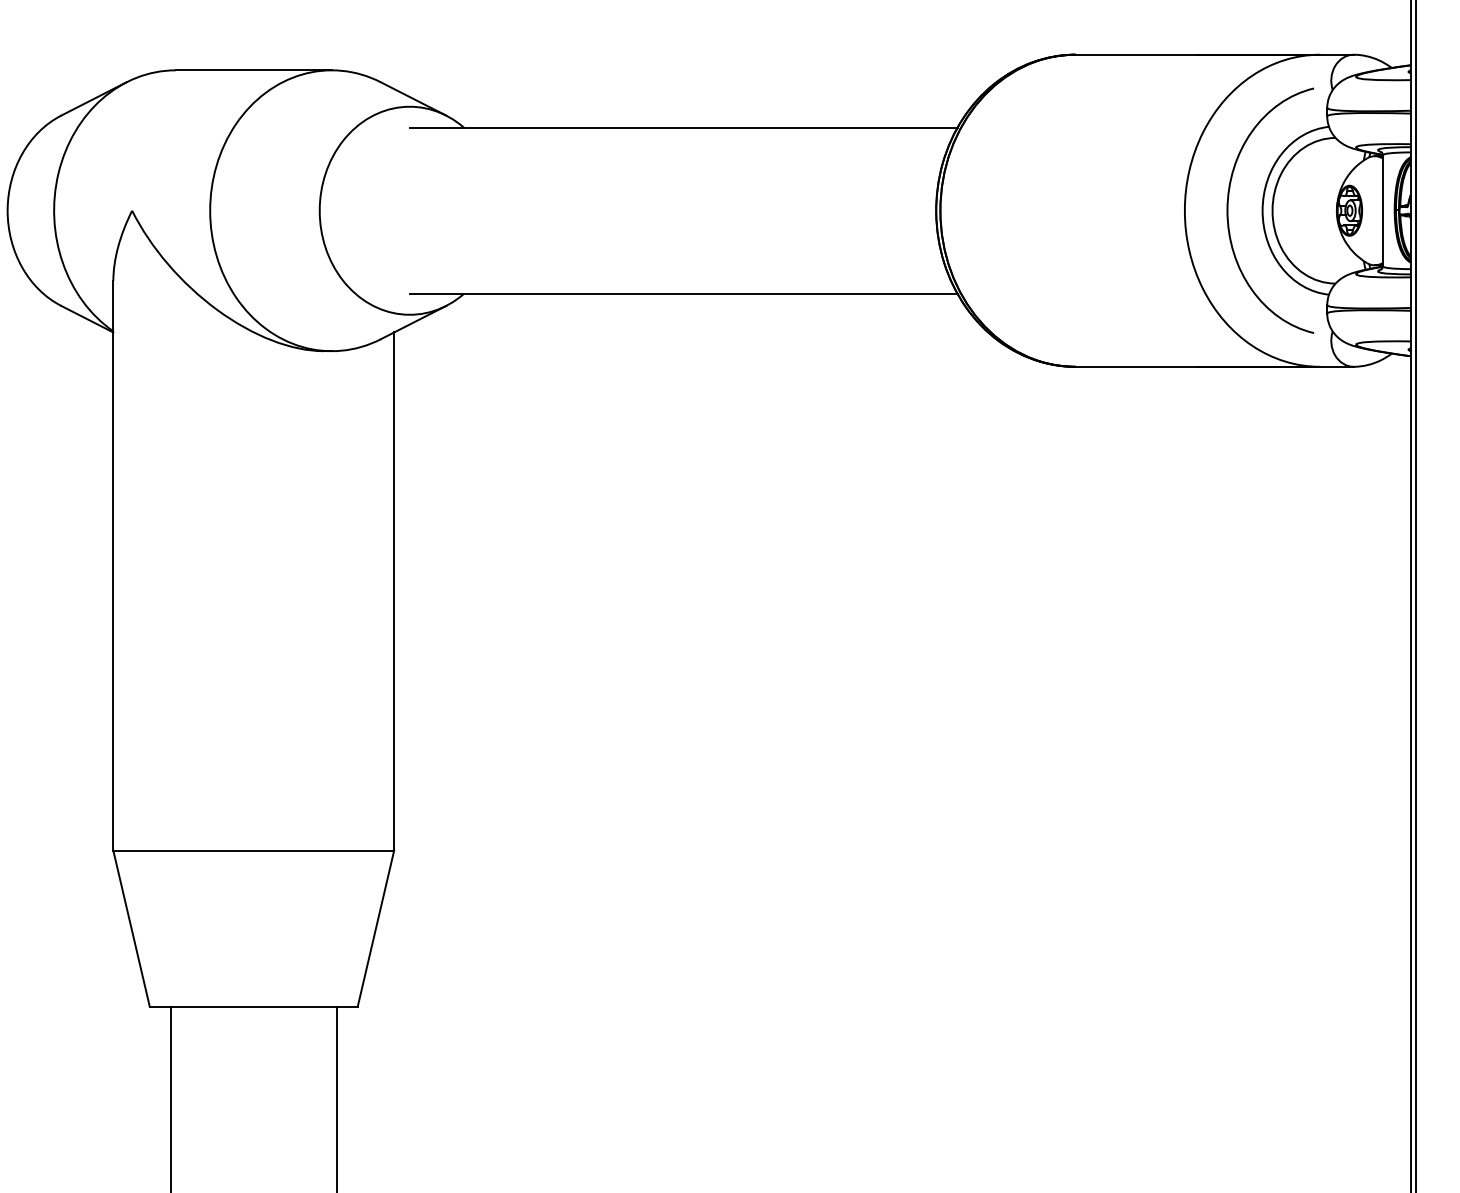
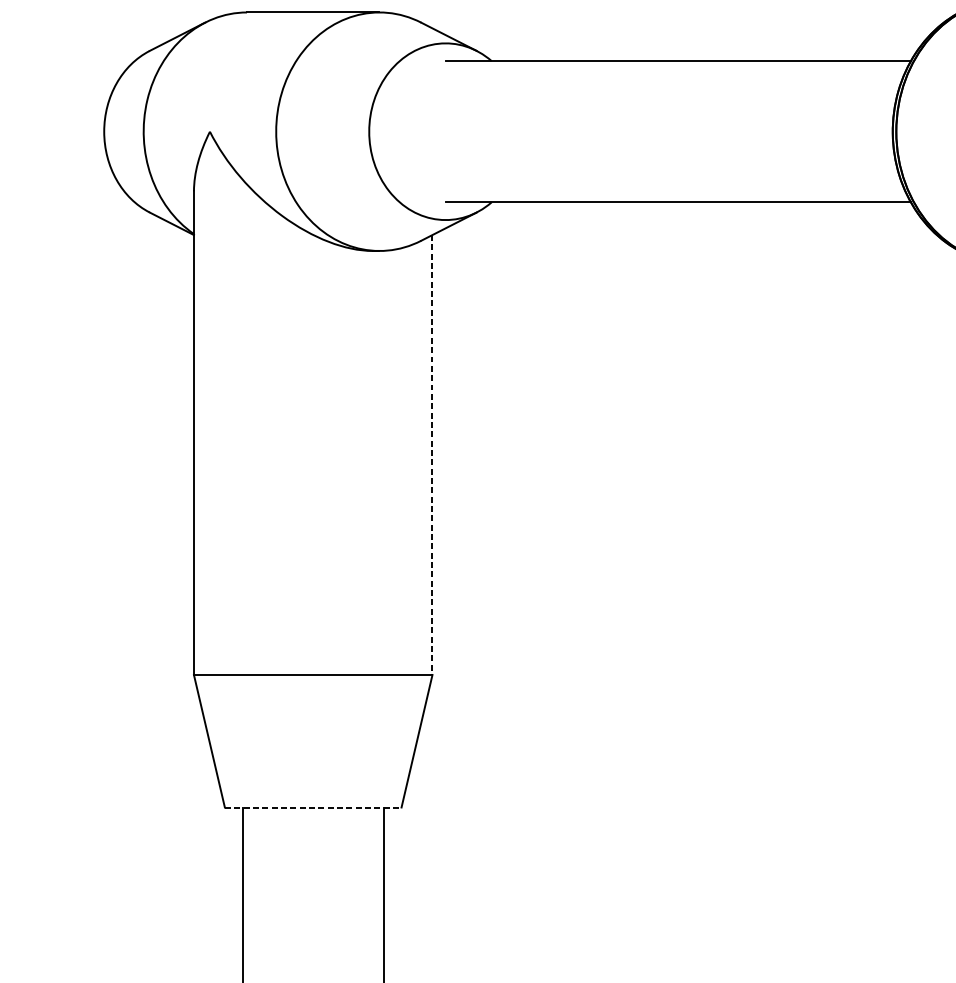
line: (394, 591) -> (432, 455), solid -> dashed
line: (254, 1006) -> (313, 807), solid -> dashed

